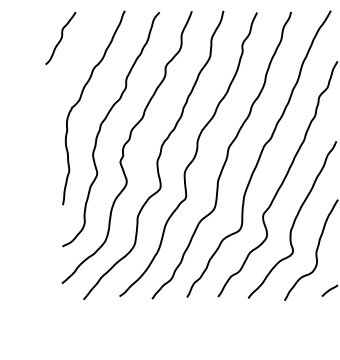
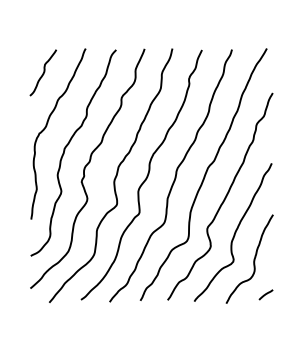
curve: (61, 38) -> (43, 72), moved

